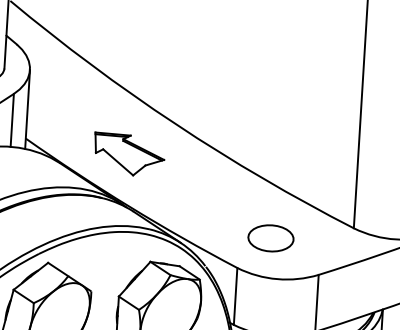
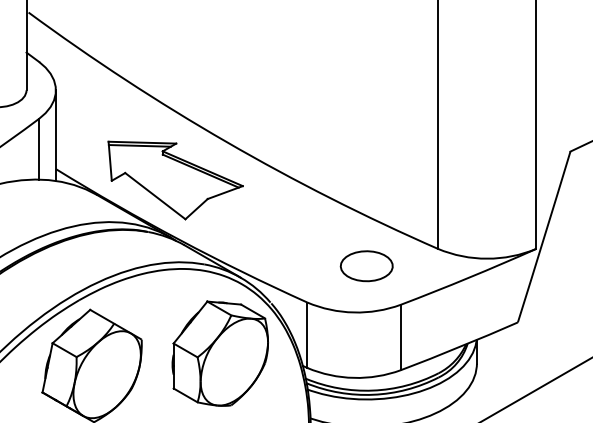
part: (129, 154) -> (175, 180), size x1.67
part: (270, 238) -> (366, 266), moved

